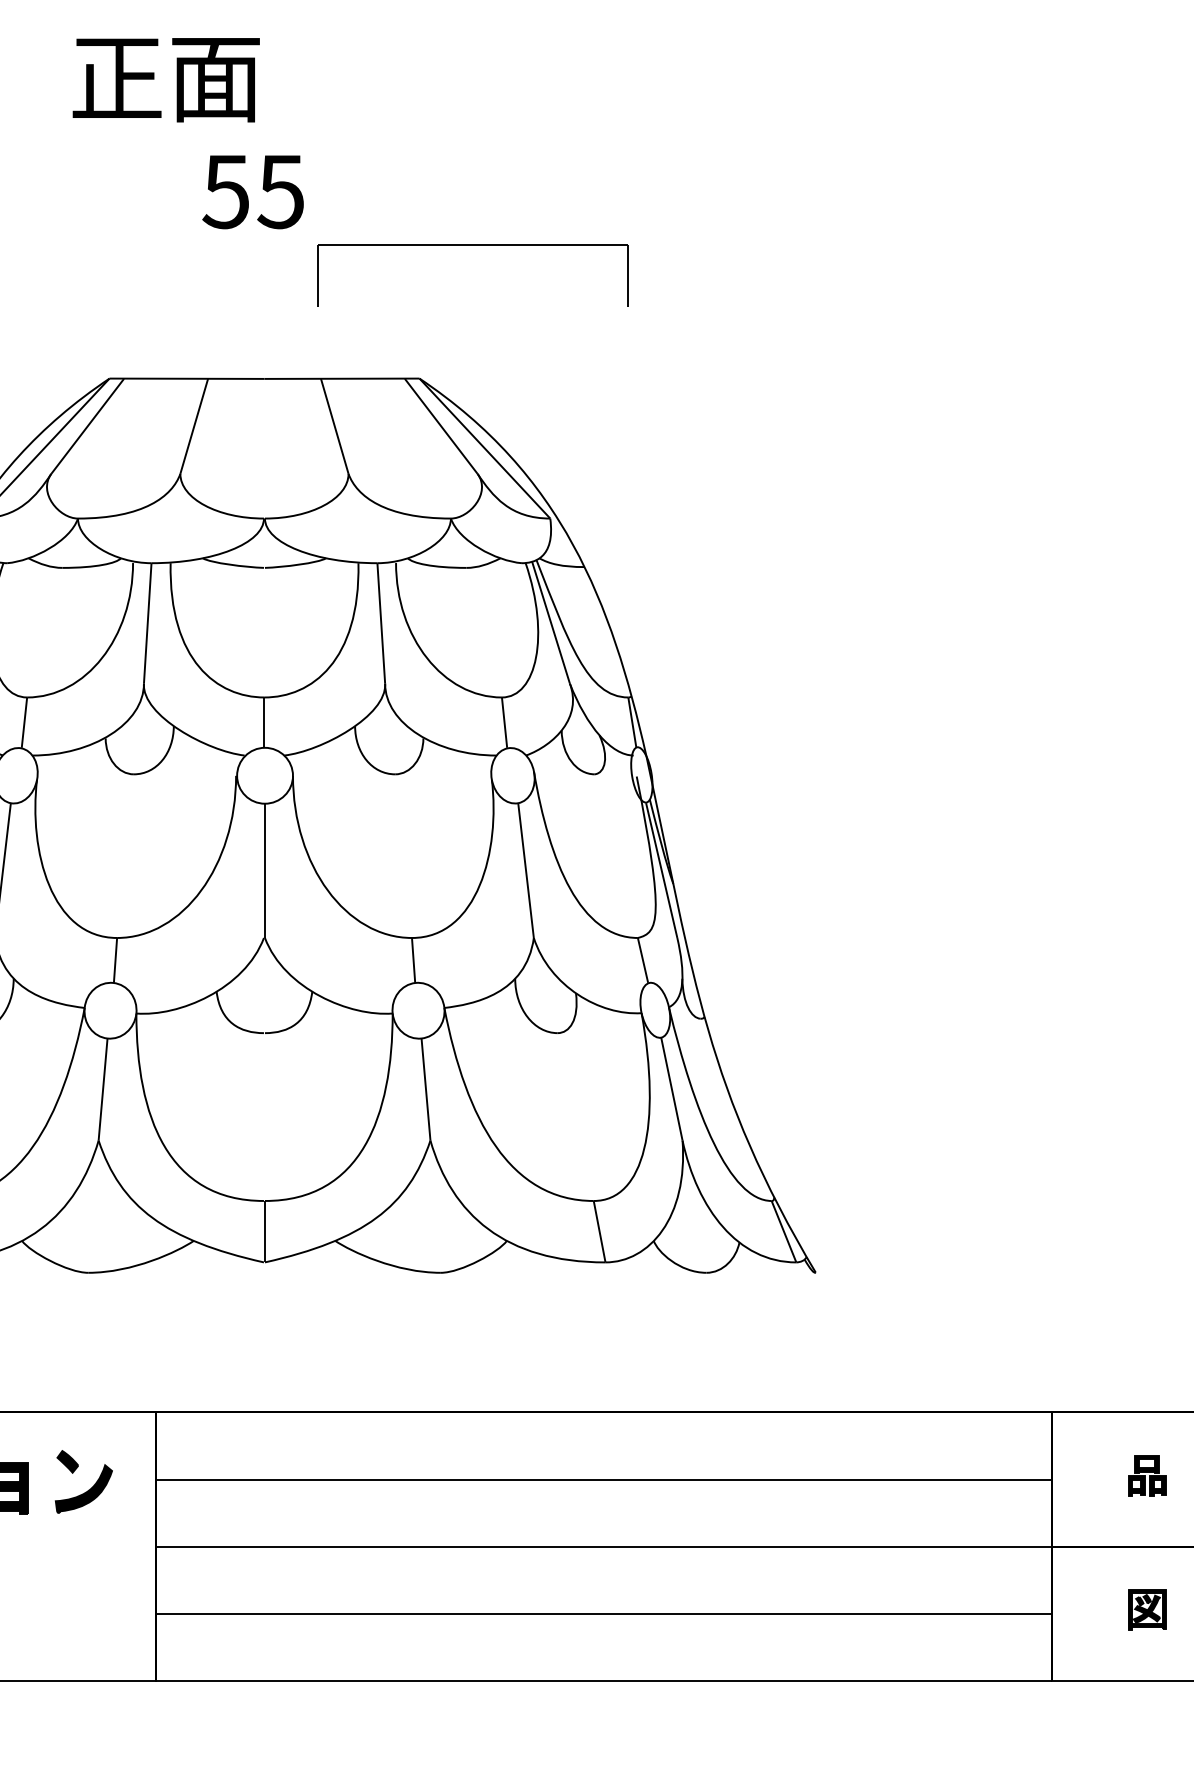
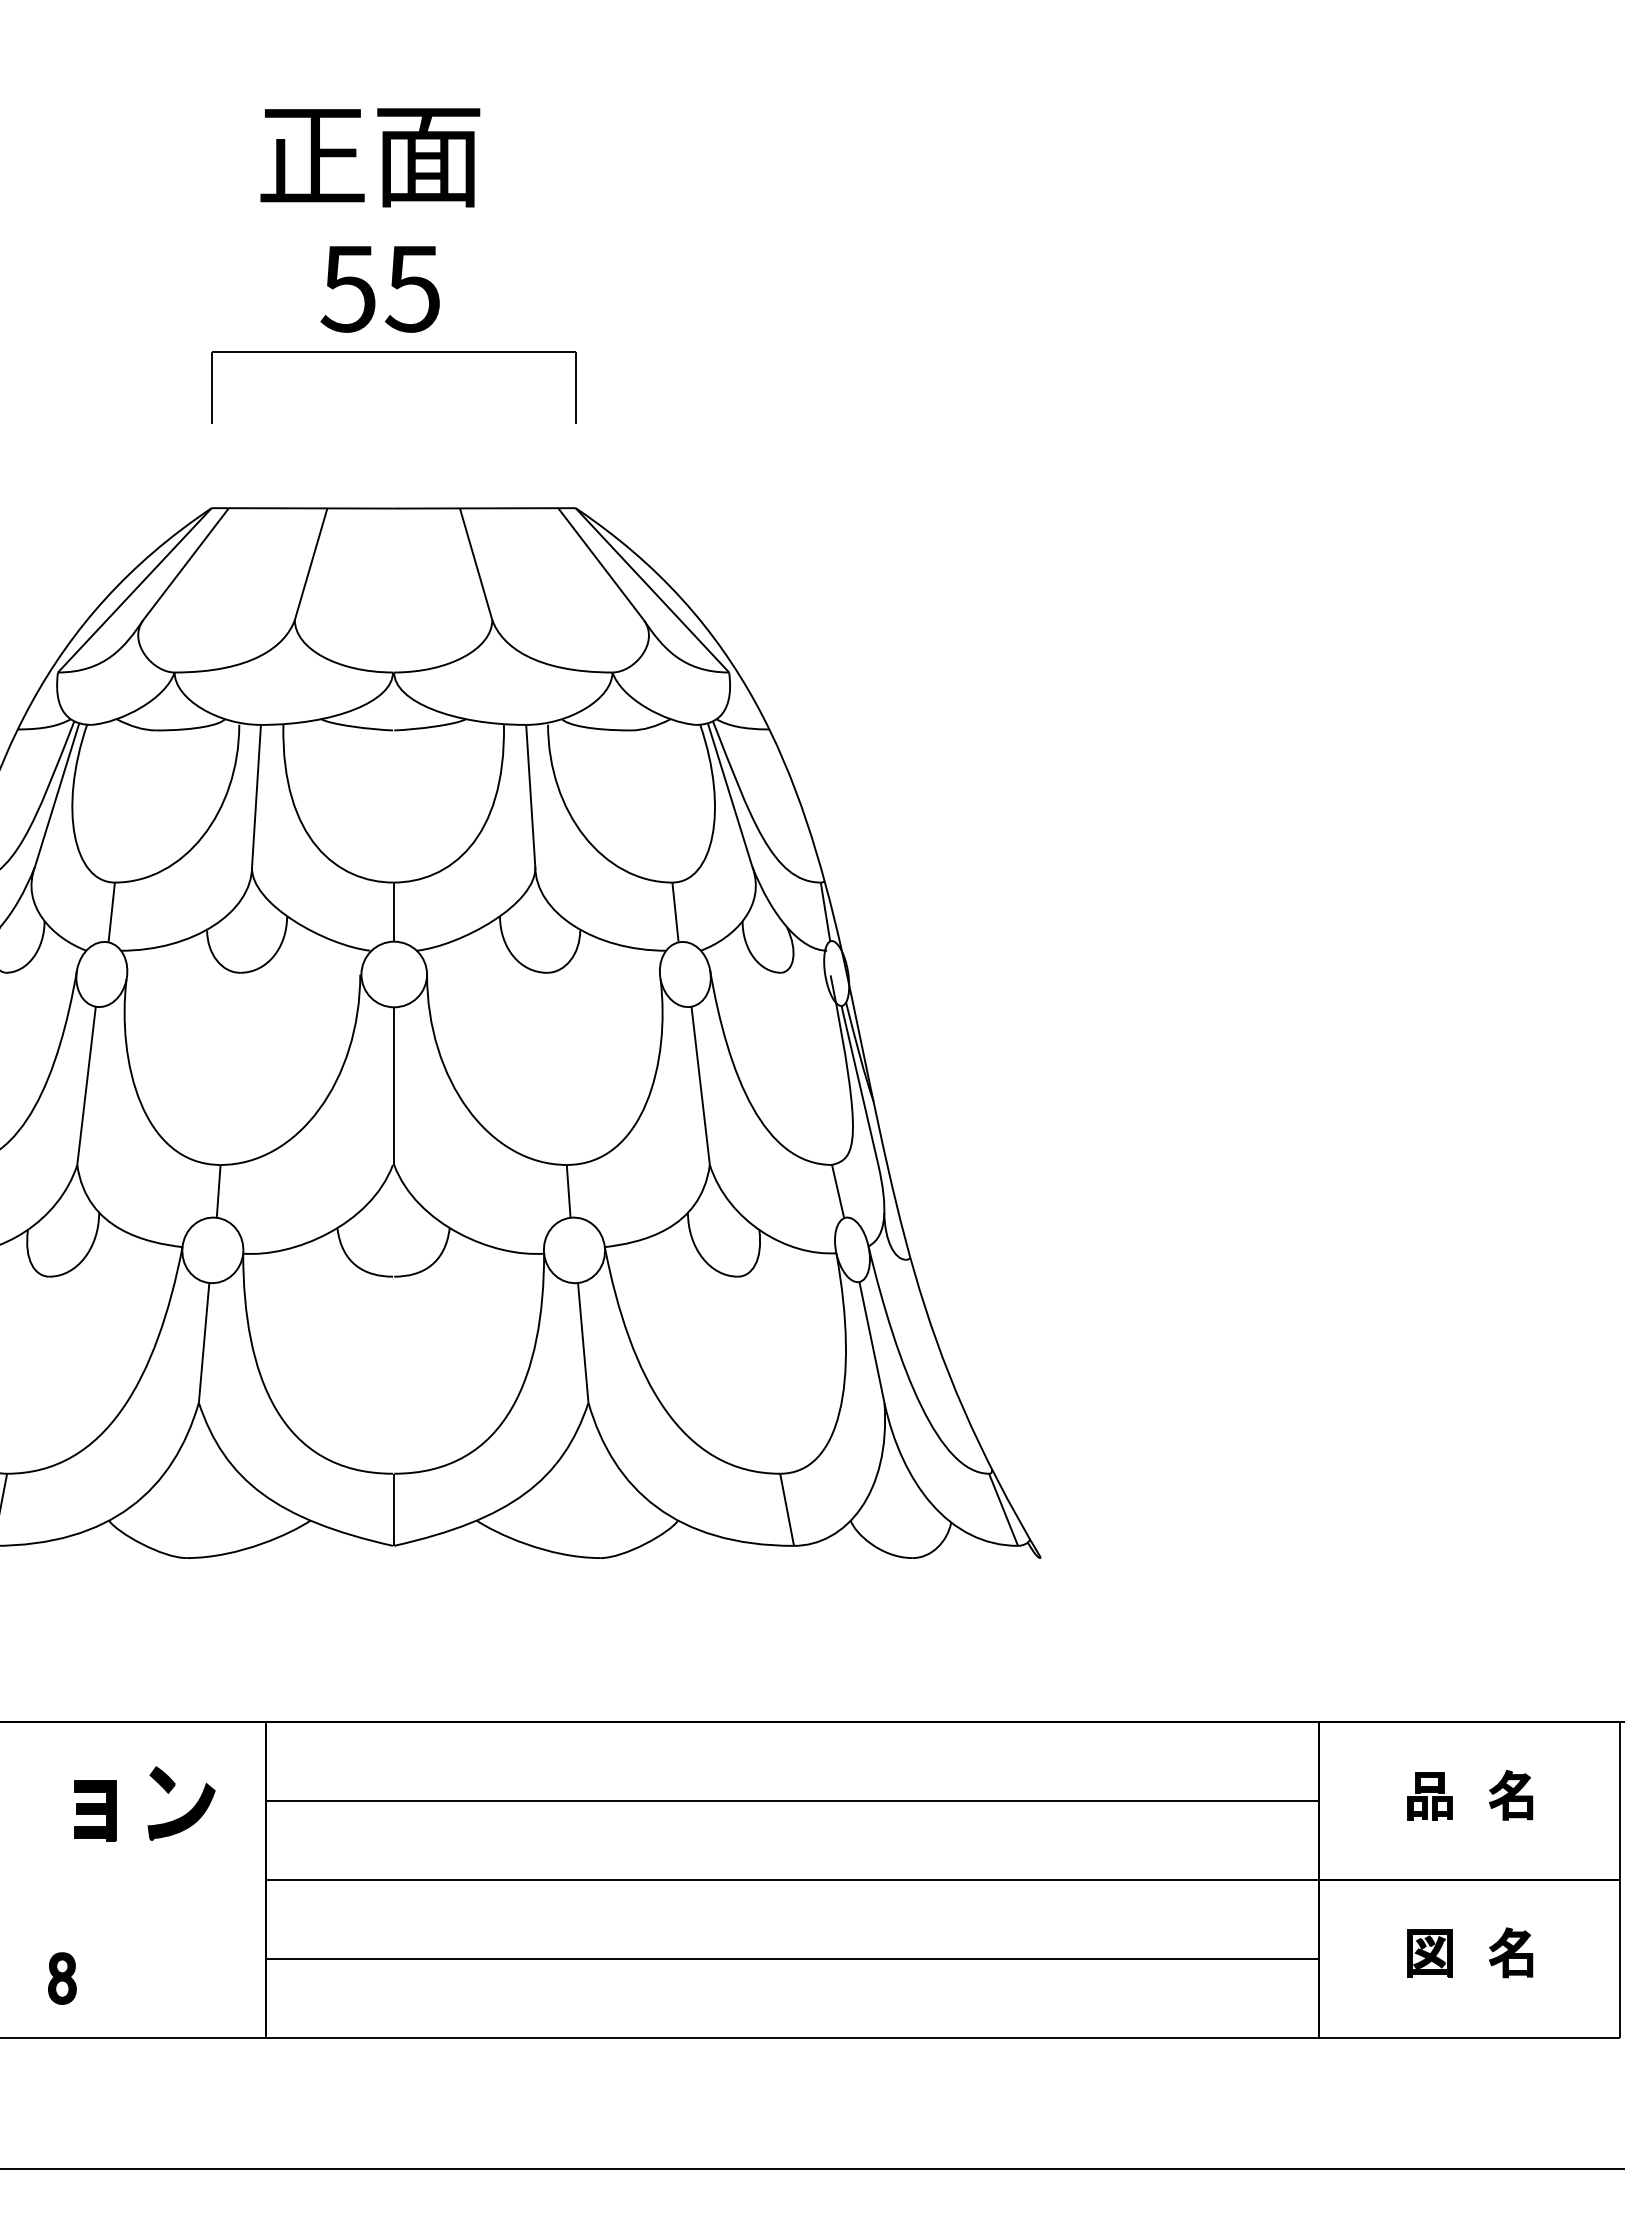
text: (166, 79) -> (370, 157), moved
part: (473, 246) -> (393, 352), moved

